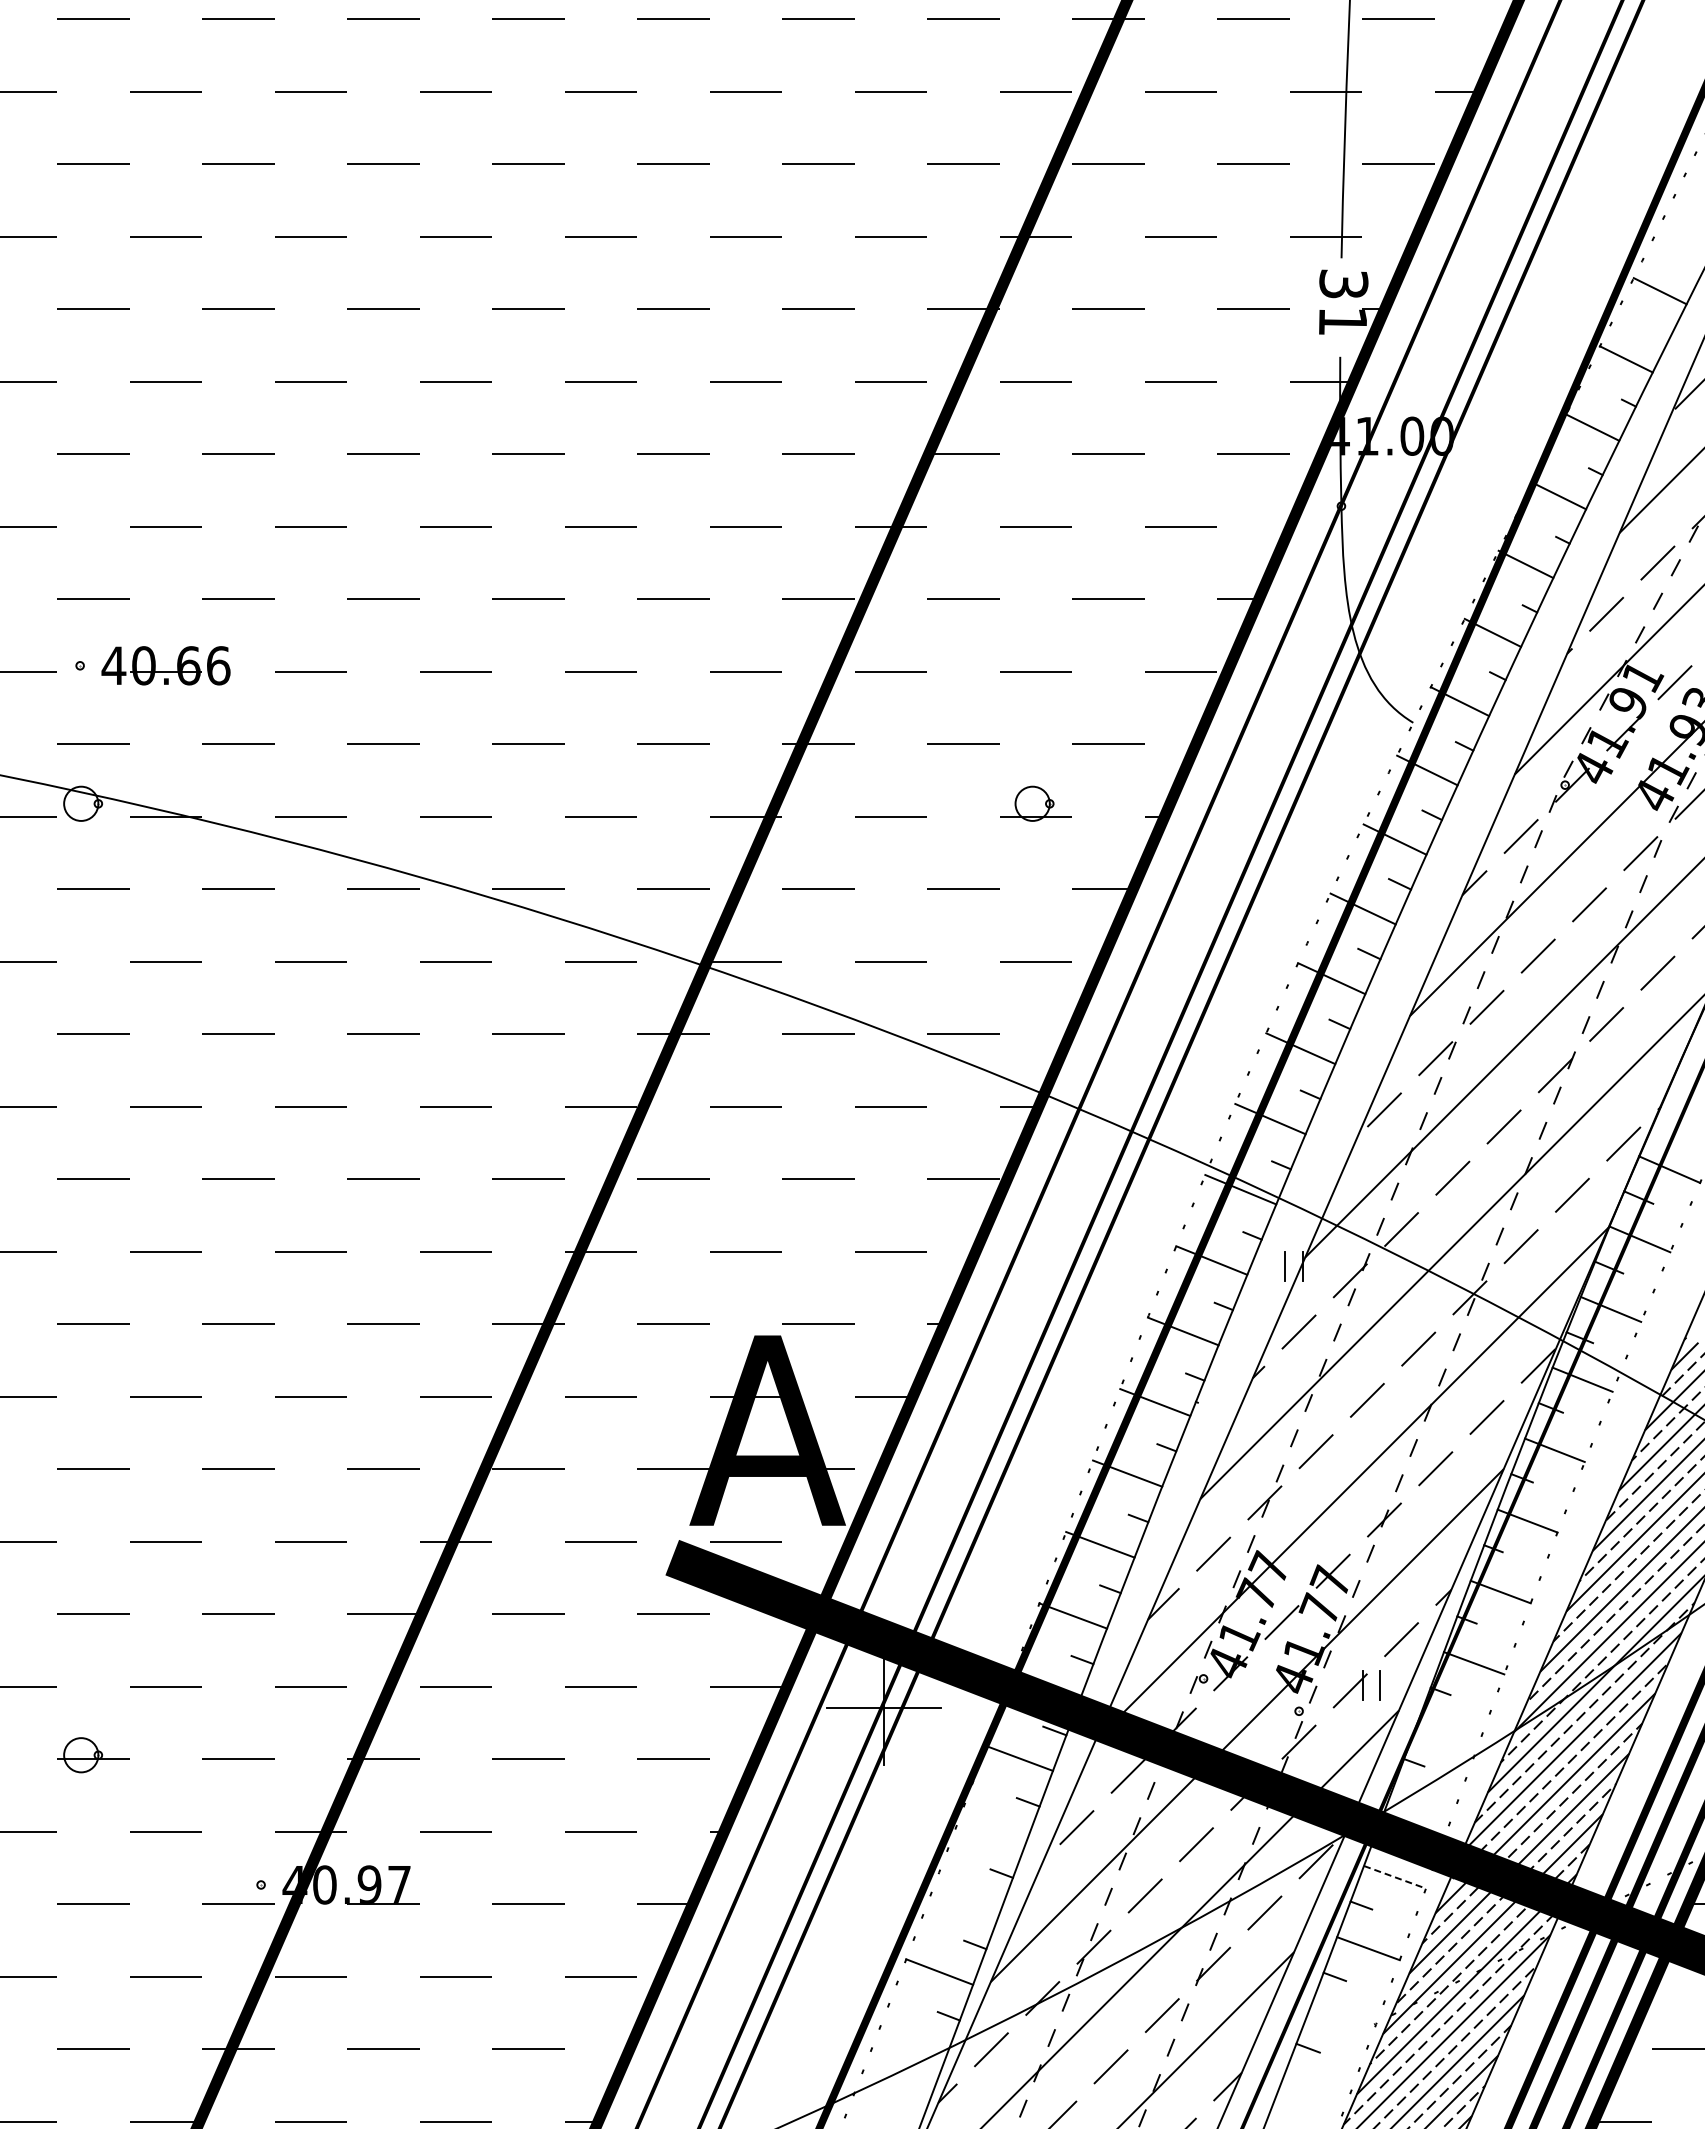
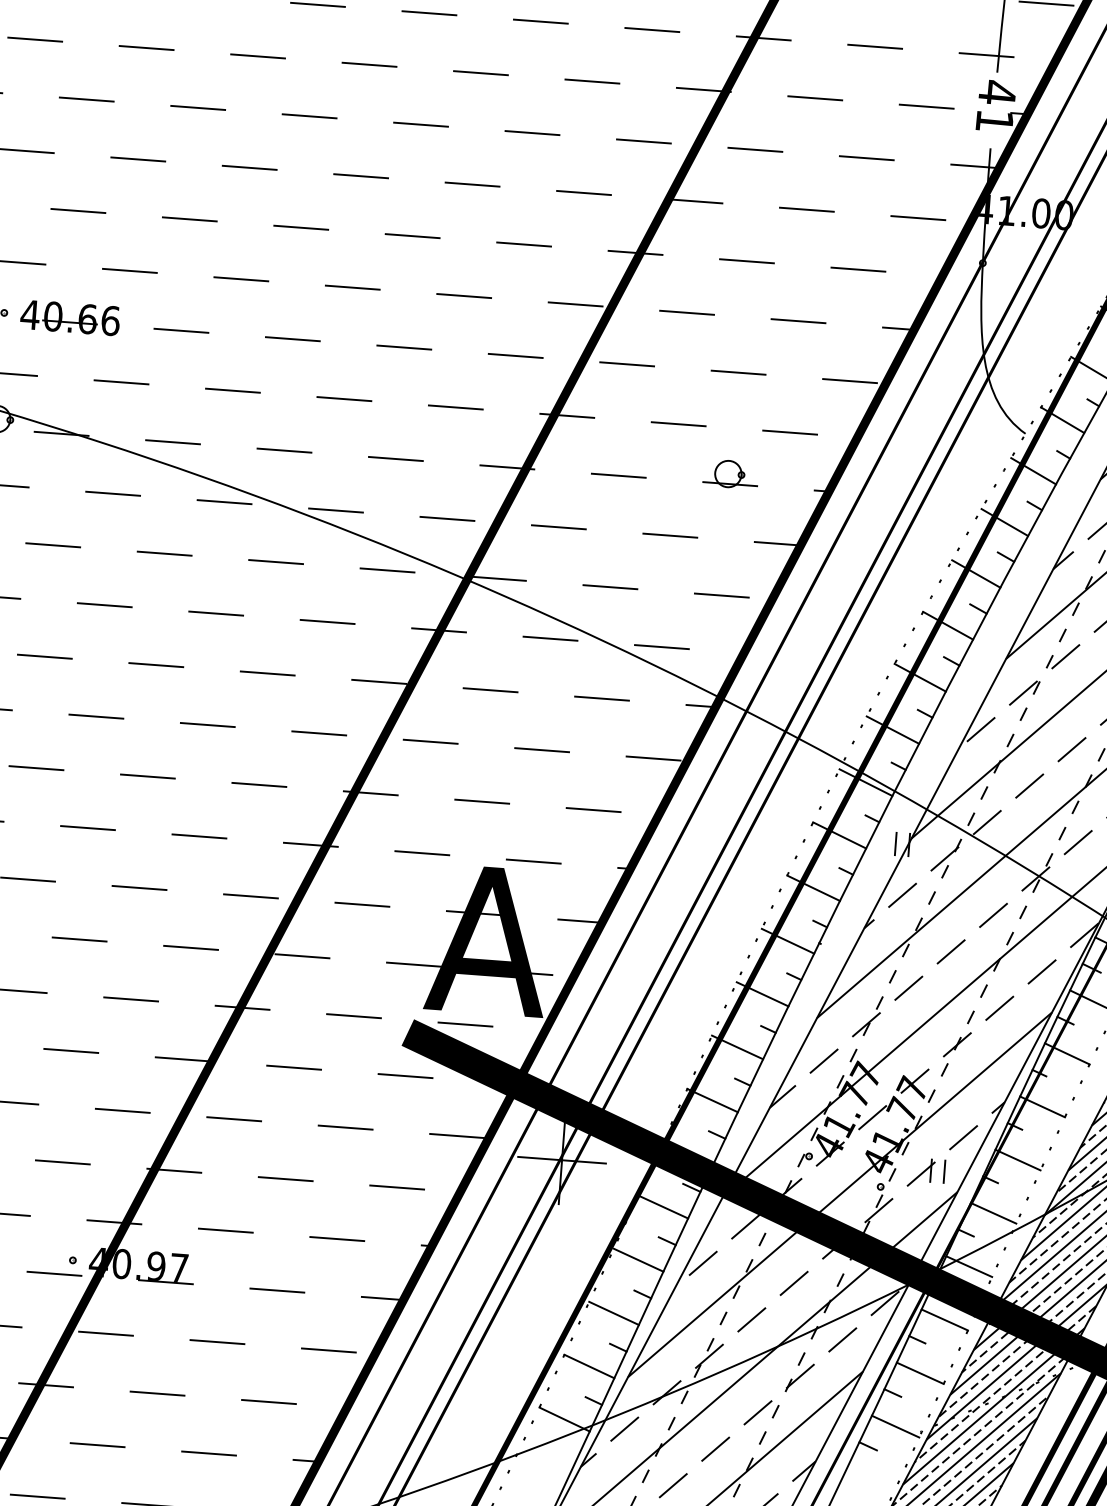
text: (1343, 283) -> (997, 92), 31 -> 41
line: (1447, 1734) -> (993, 1213), added
line: (1421, 1805) -> (969, 1266), added
line: (992, 1829) -> (638, 1260), added
line: (1395, 1877) -> (945, 1320), dashed -> solid
line: (966, 1900) -> (614, 1313), added
line: (1341, 2019) -> (895, 1426), added
line: (912, 2043) -> (564, 1419), added

